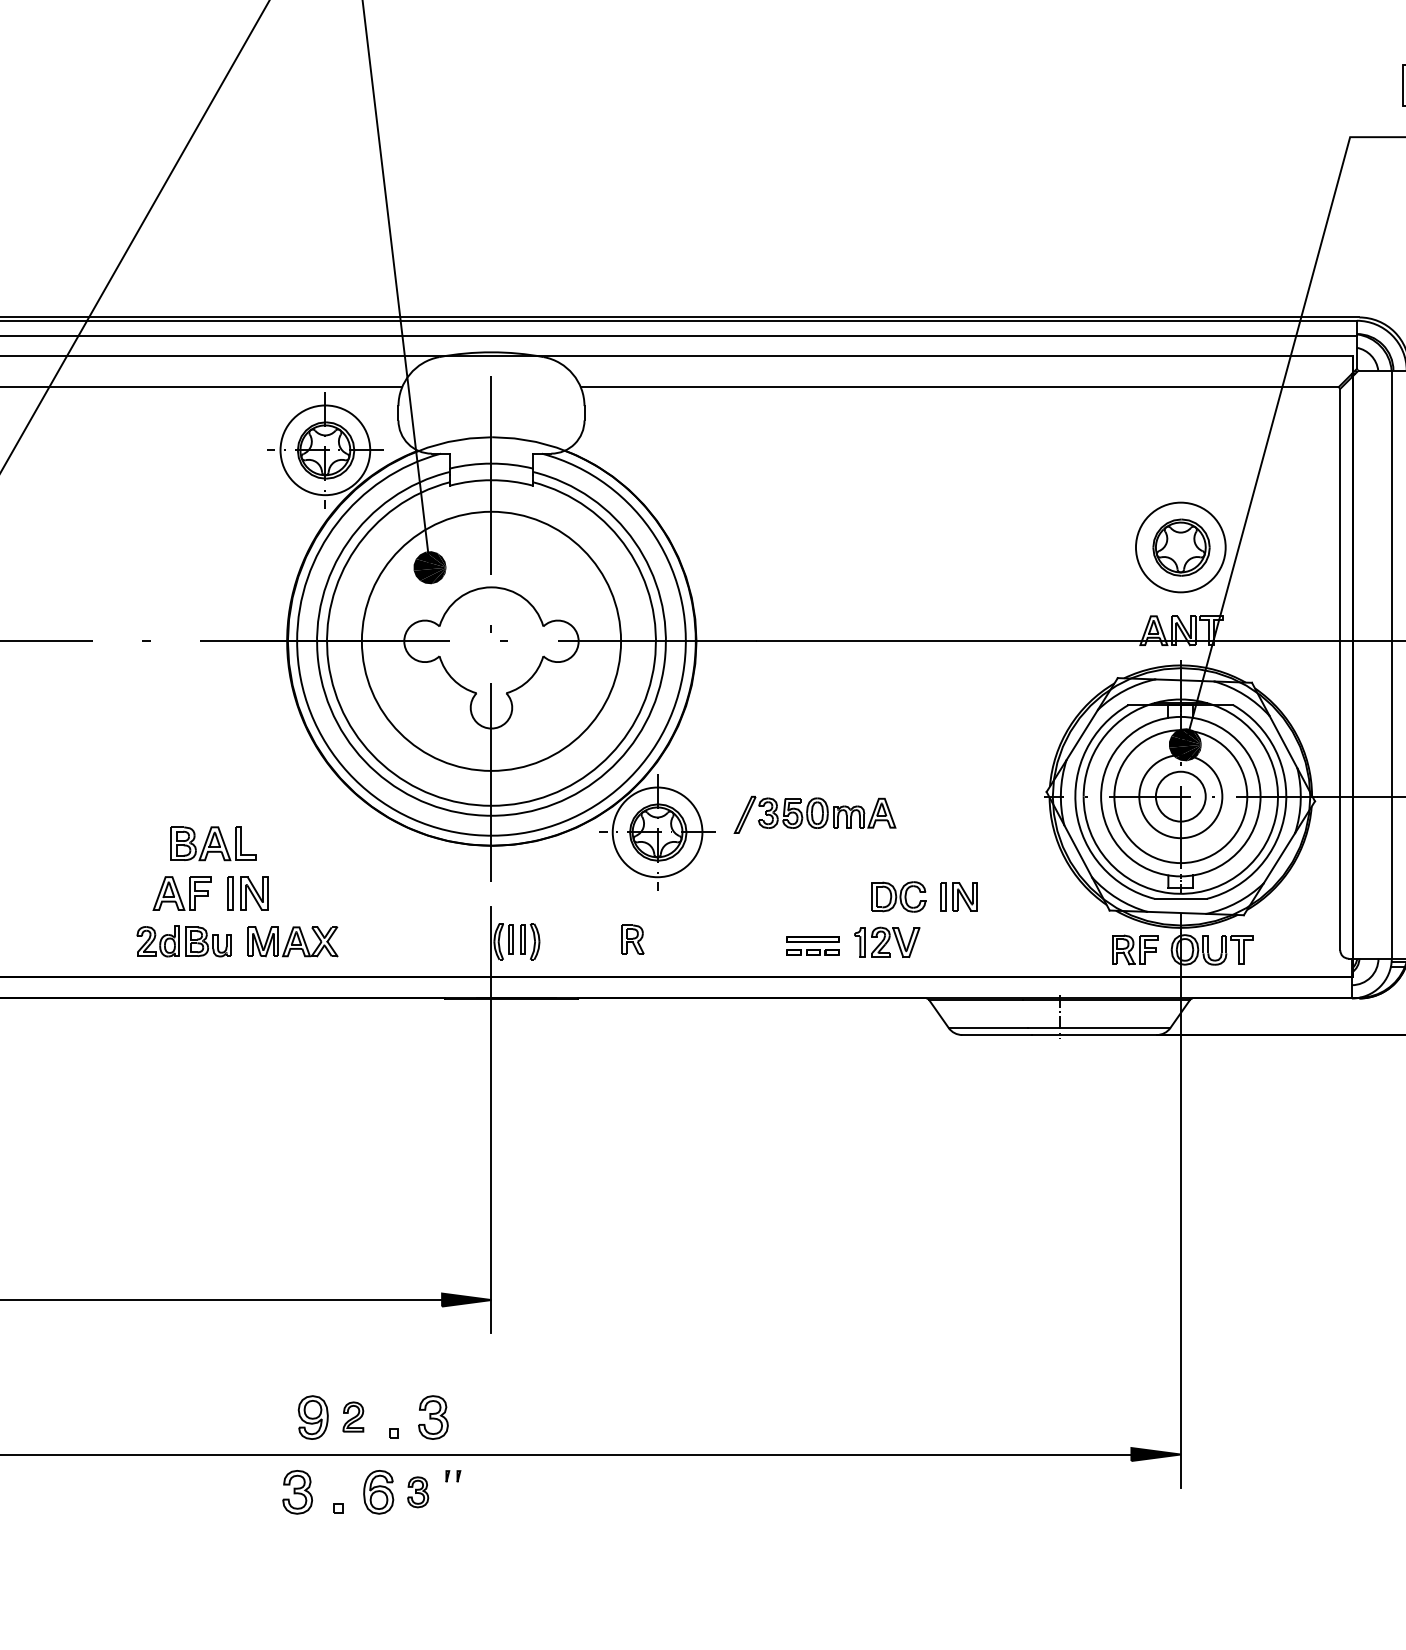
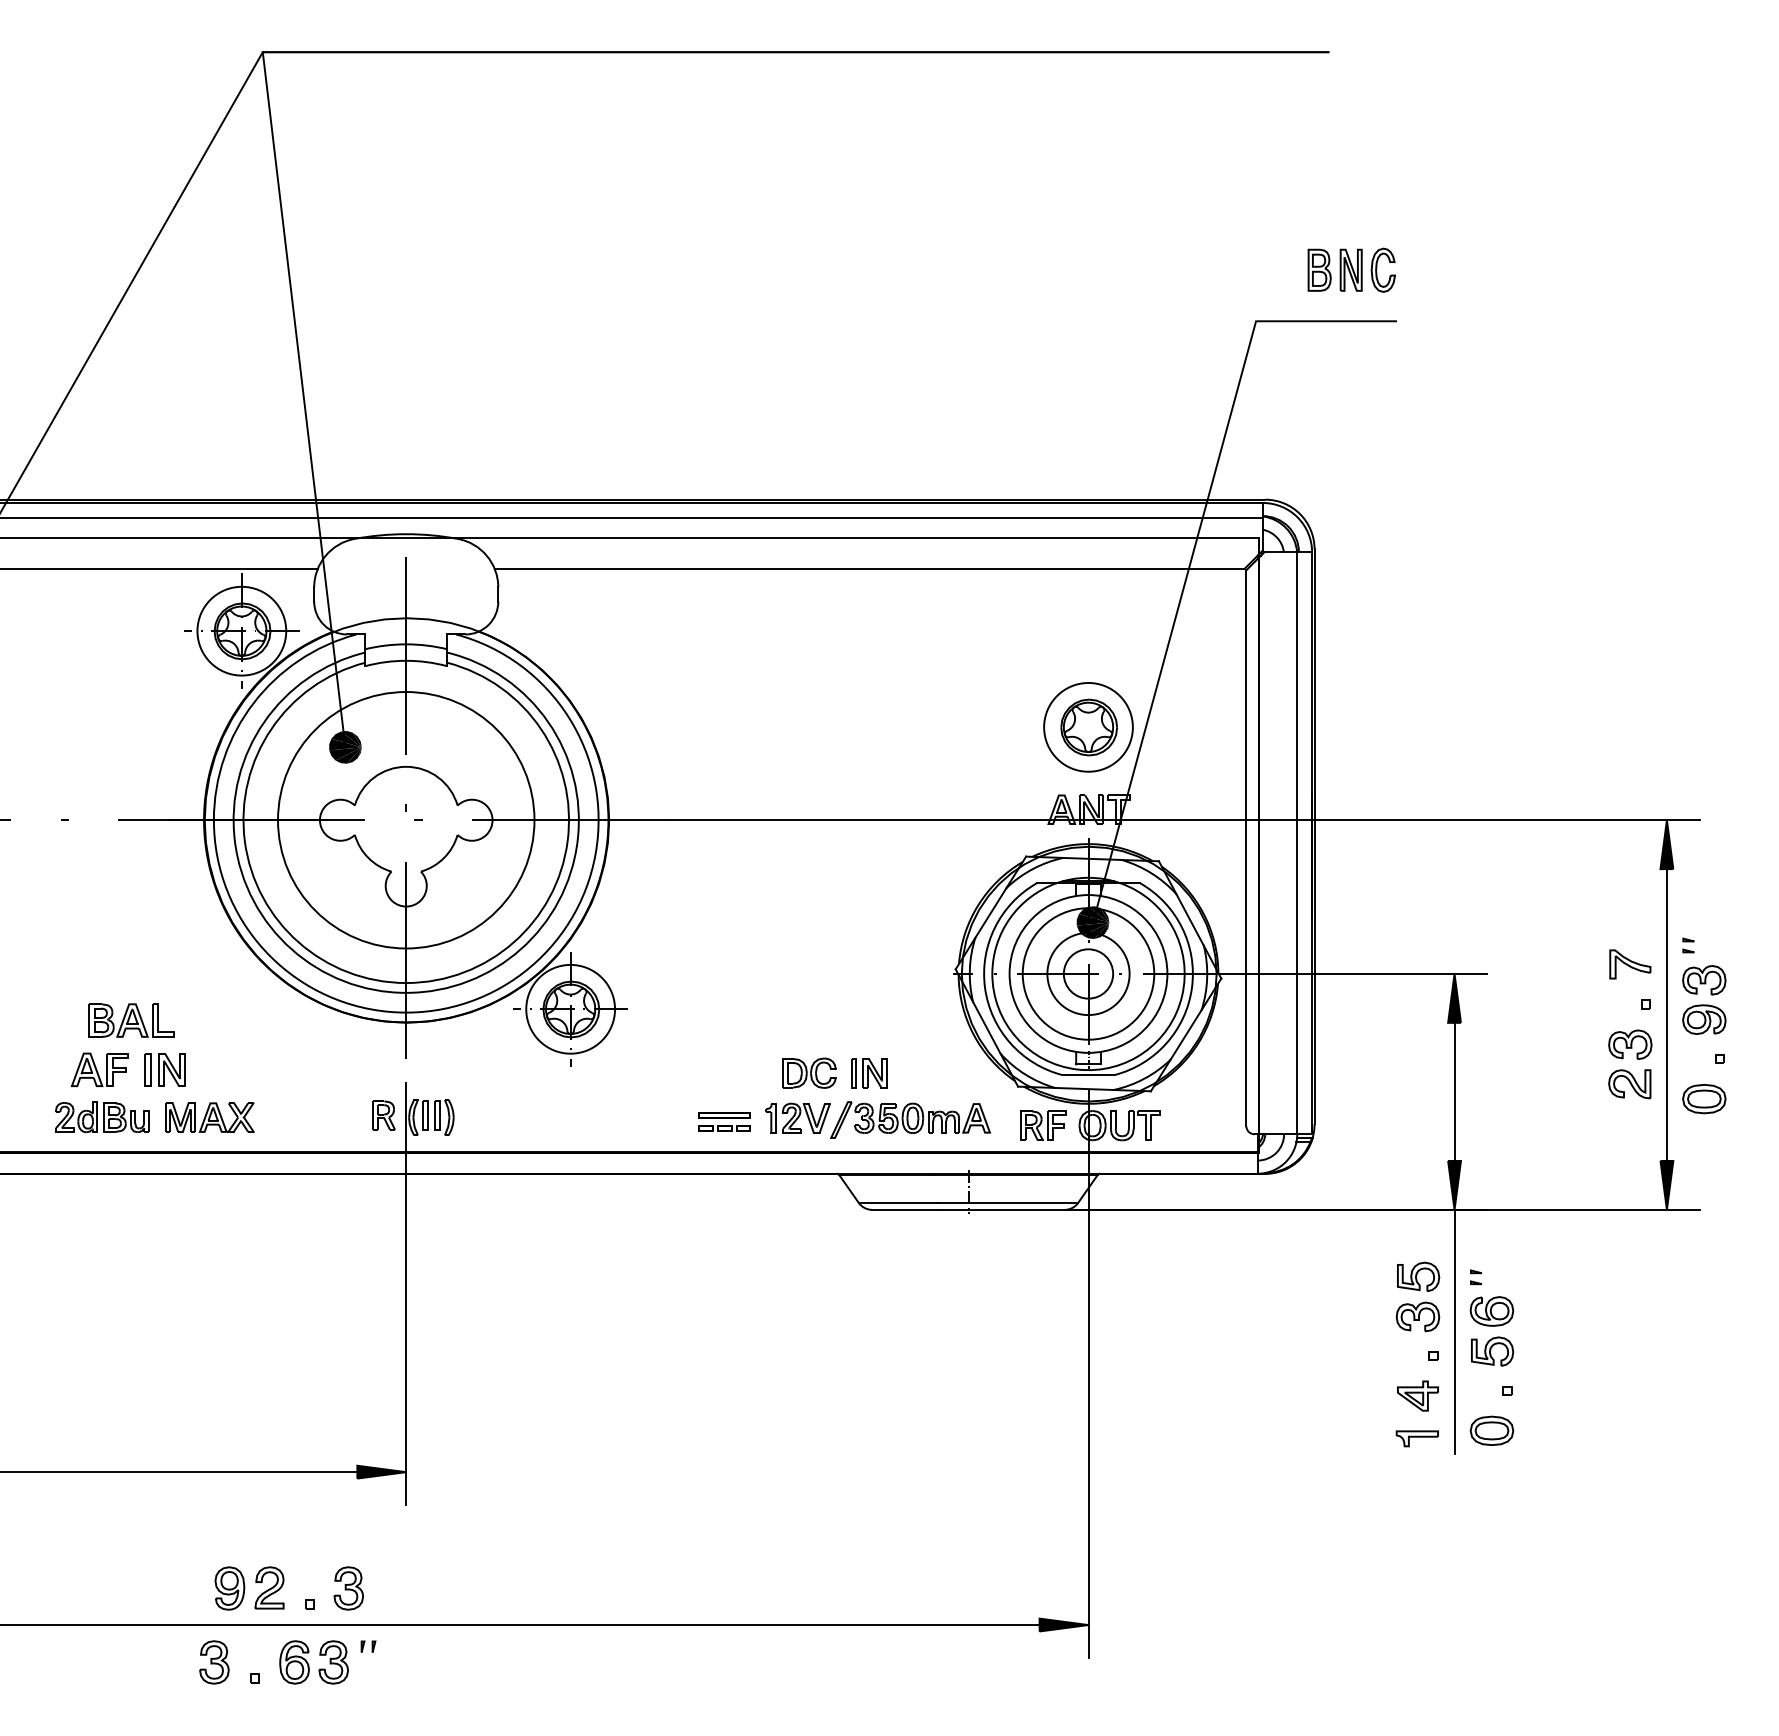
part: (815, 814) -> (910, 1119), moved
part: (632, 939) -> (383, 1115), moved
part: (353, 1416) -> (269, 1587), size x1.43
part: (417, 1492) -> (333, 1662), size x1.43

